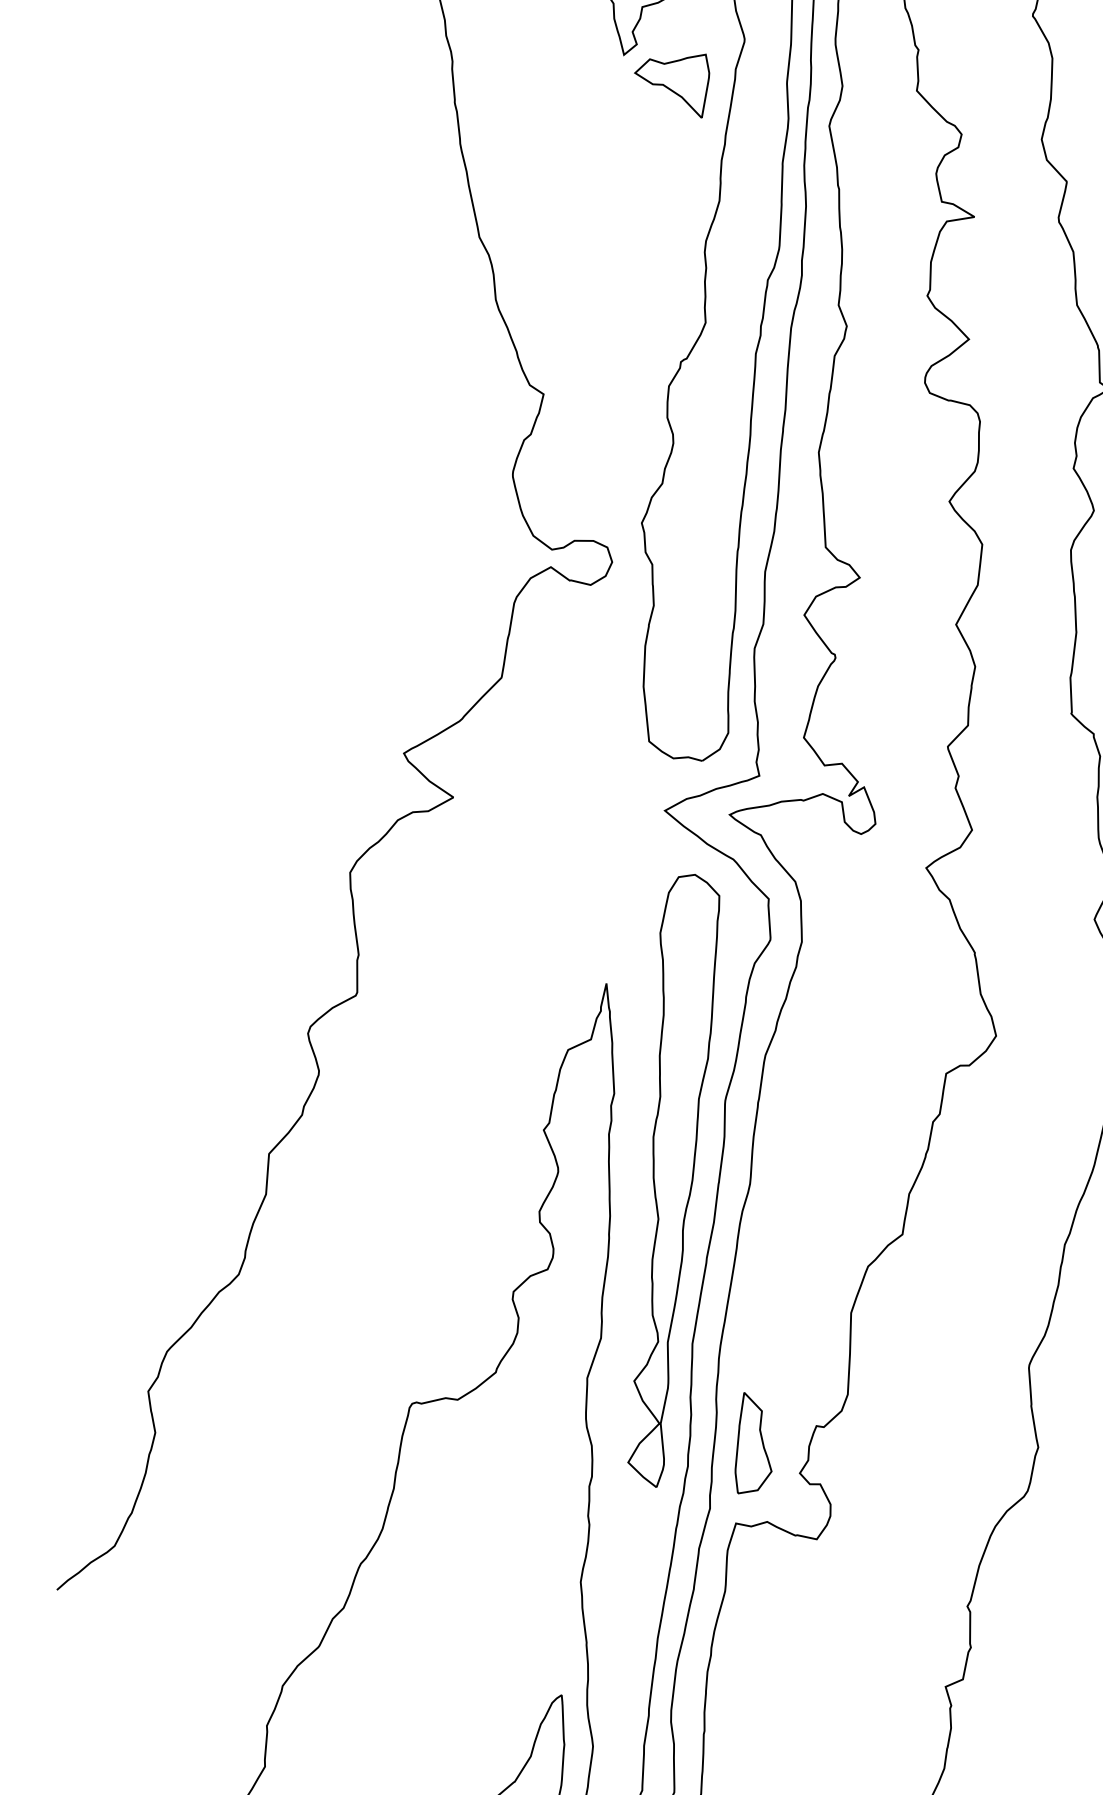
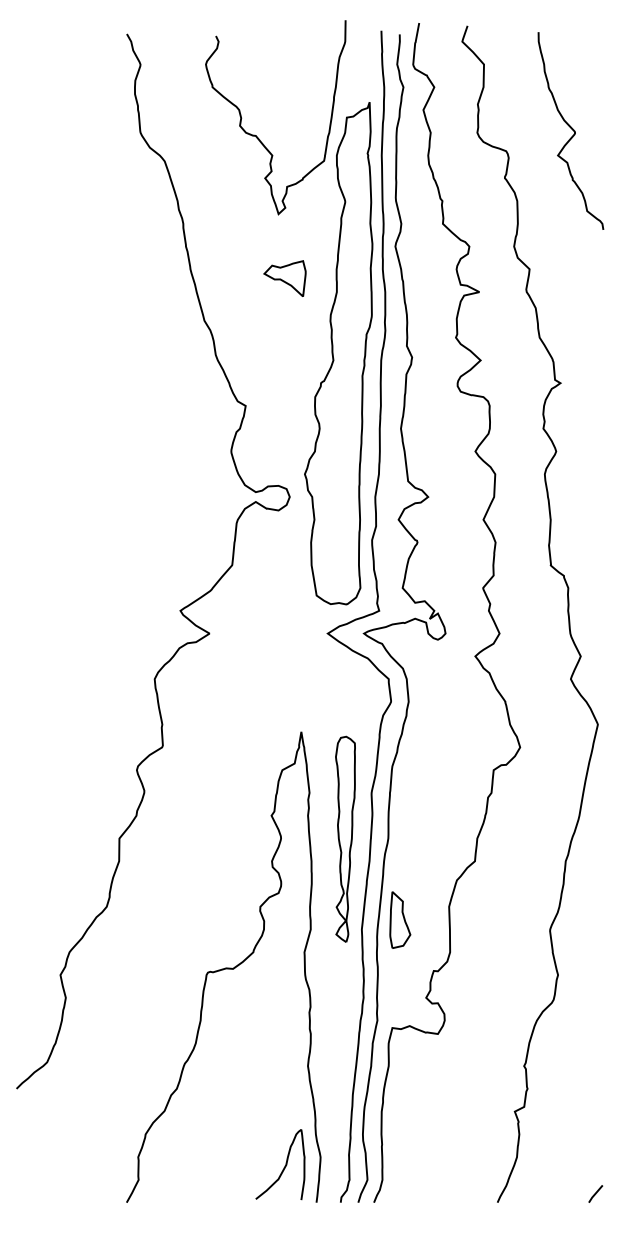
part: (670, 83) -> (284, 278), moved
part: (673, 1180) -> (345, 839), size x0.6
part: (755, 1442) -> (400, 919), moved

